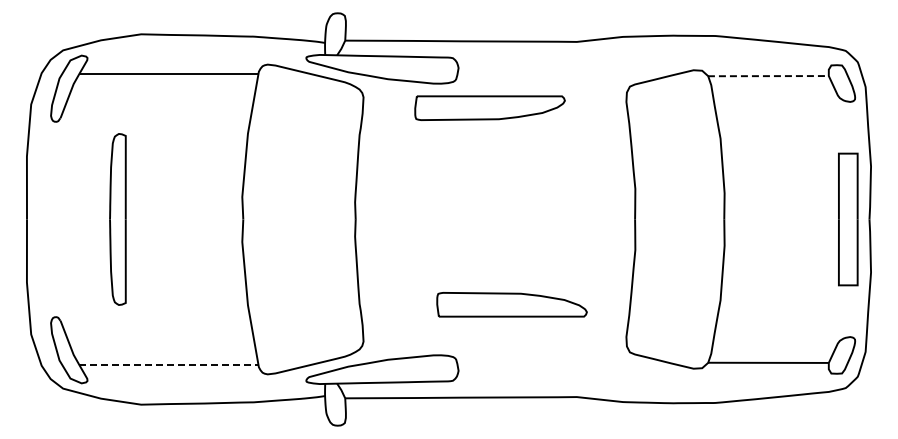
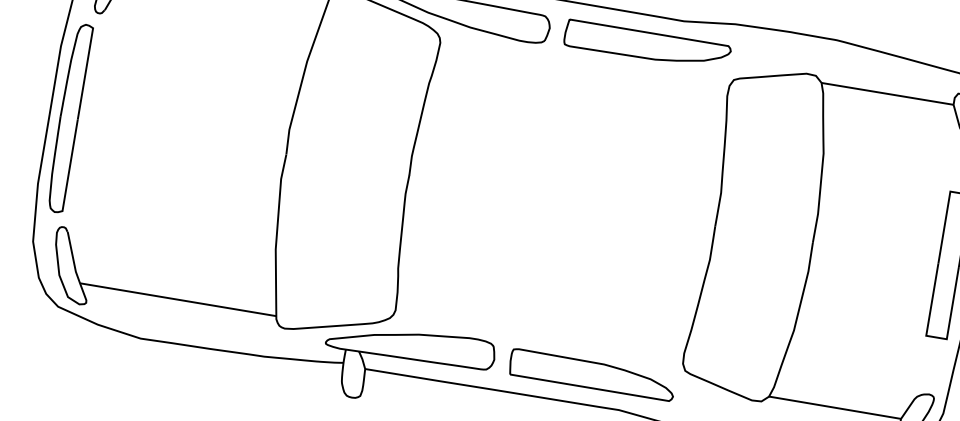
line: (768, 76) -> (887, 94), dashed -> solid
curve: (489, 97) -> (648, 34), moved
part: (117, 219) -> (68, 118), moved
curve: (511, 294) -> (593, 363), moved
line: (168, 364) -> (177, 299), dashed -> solid

